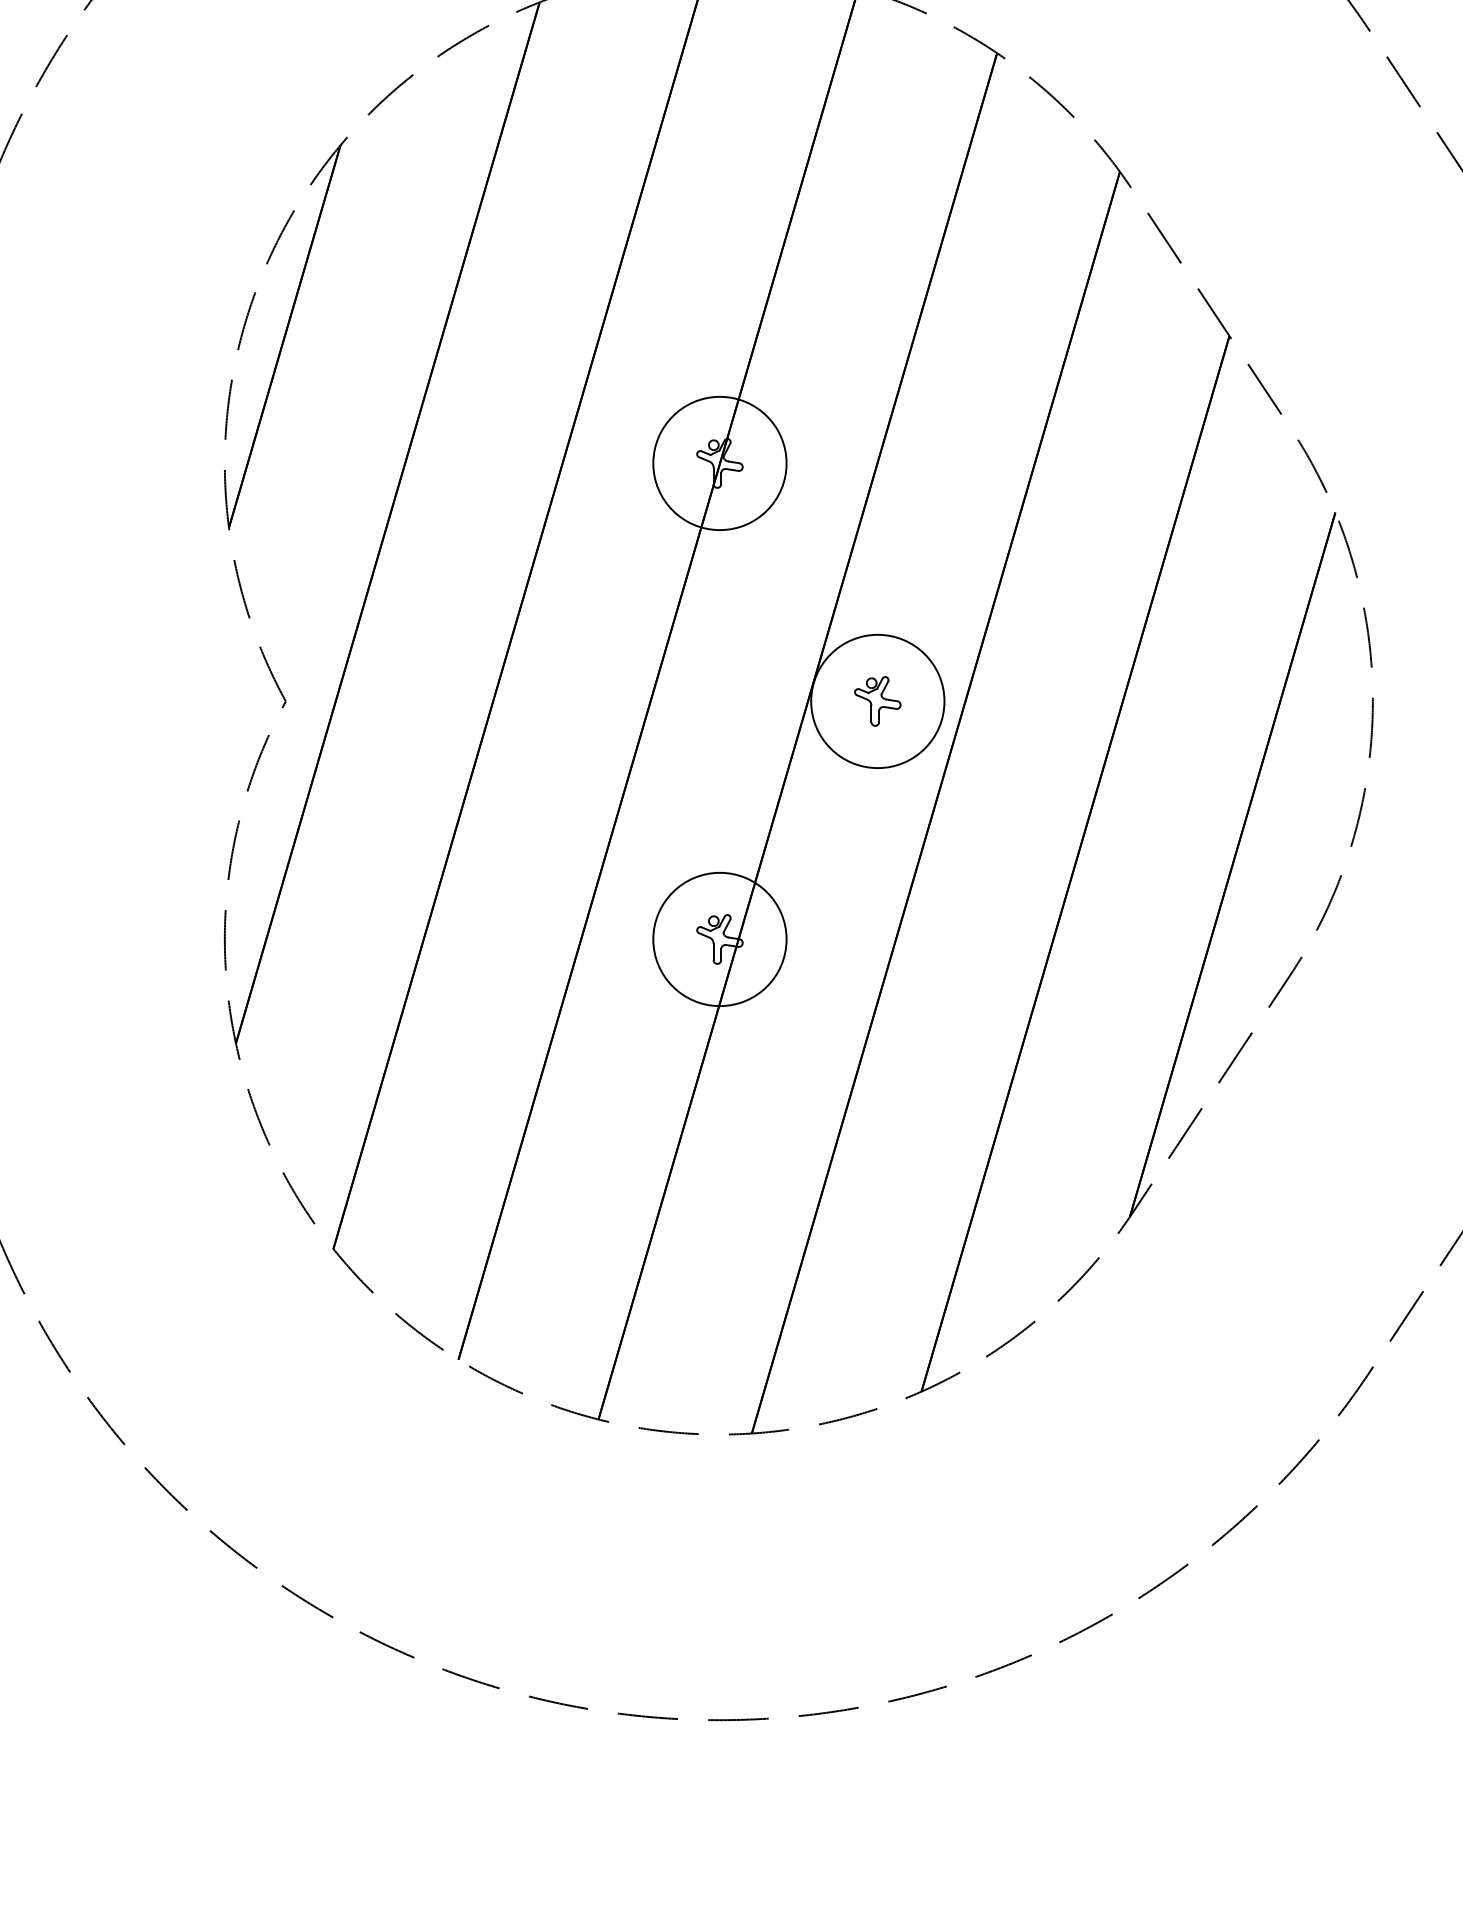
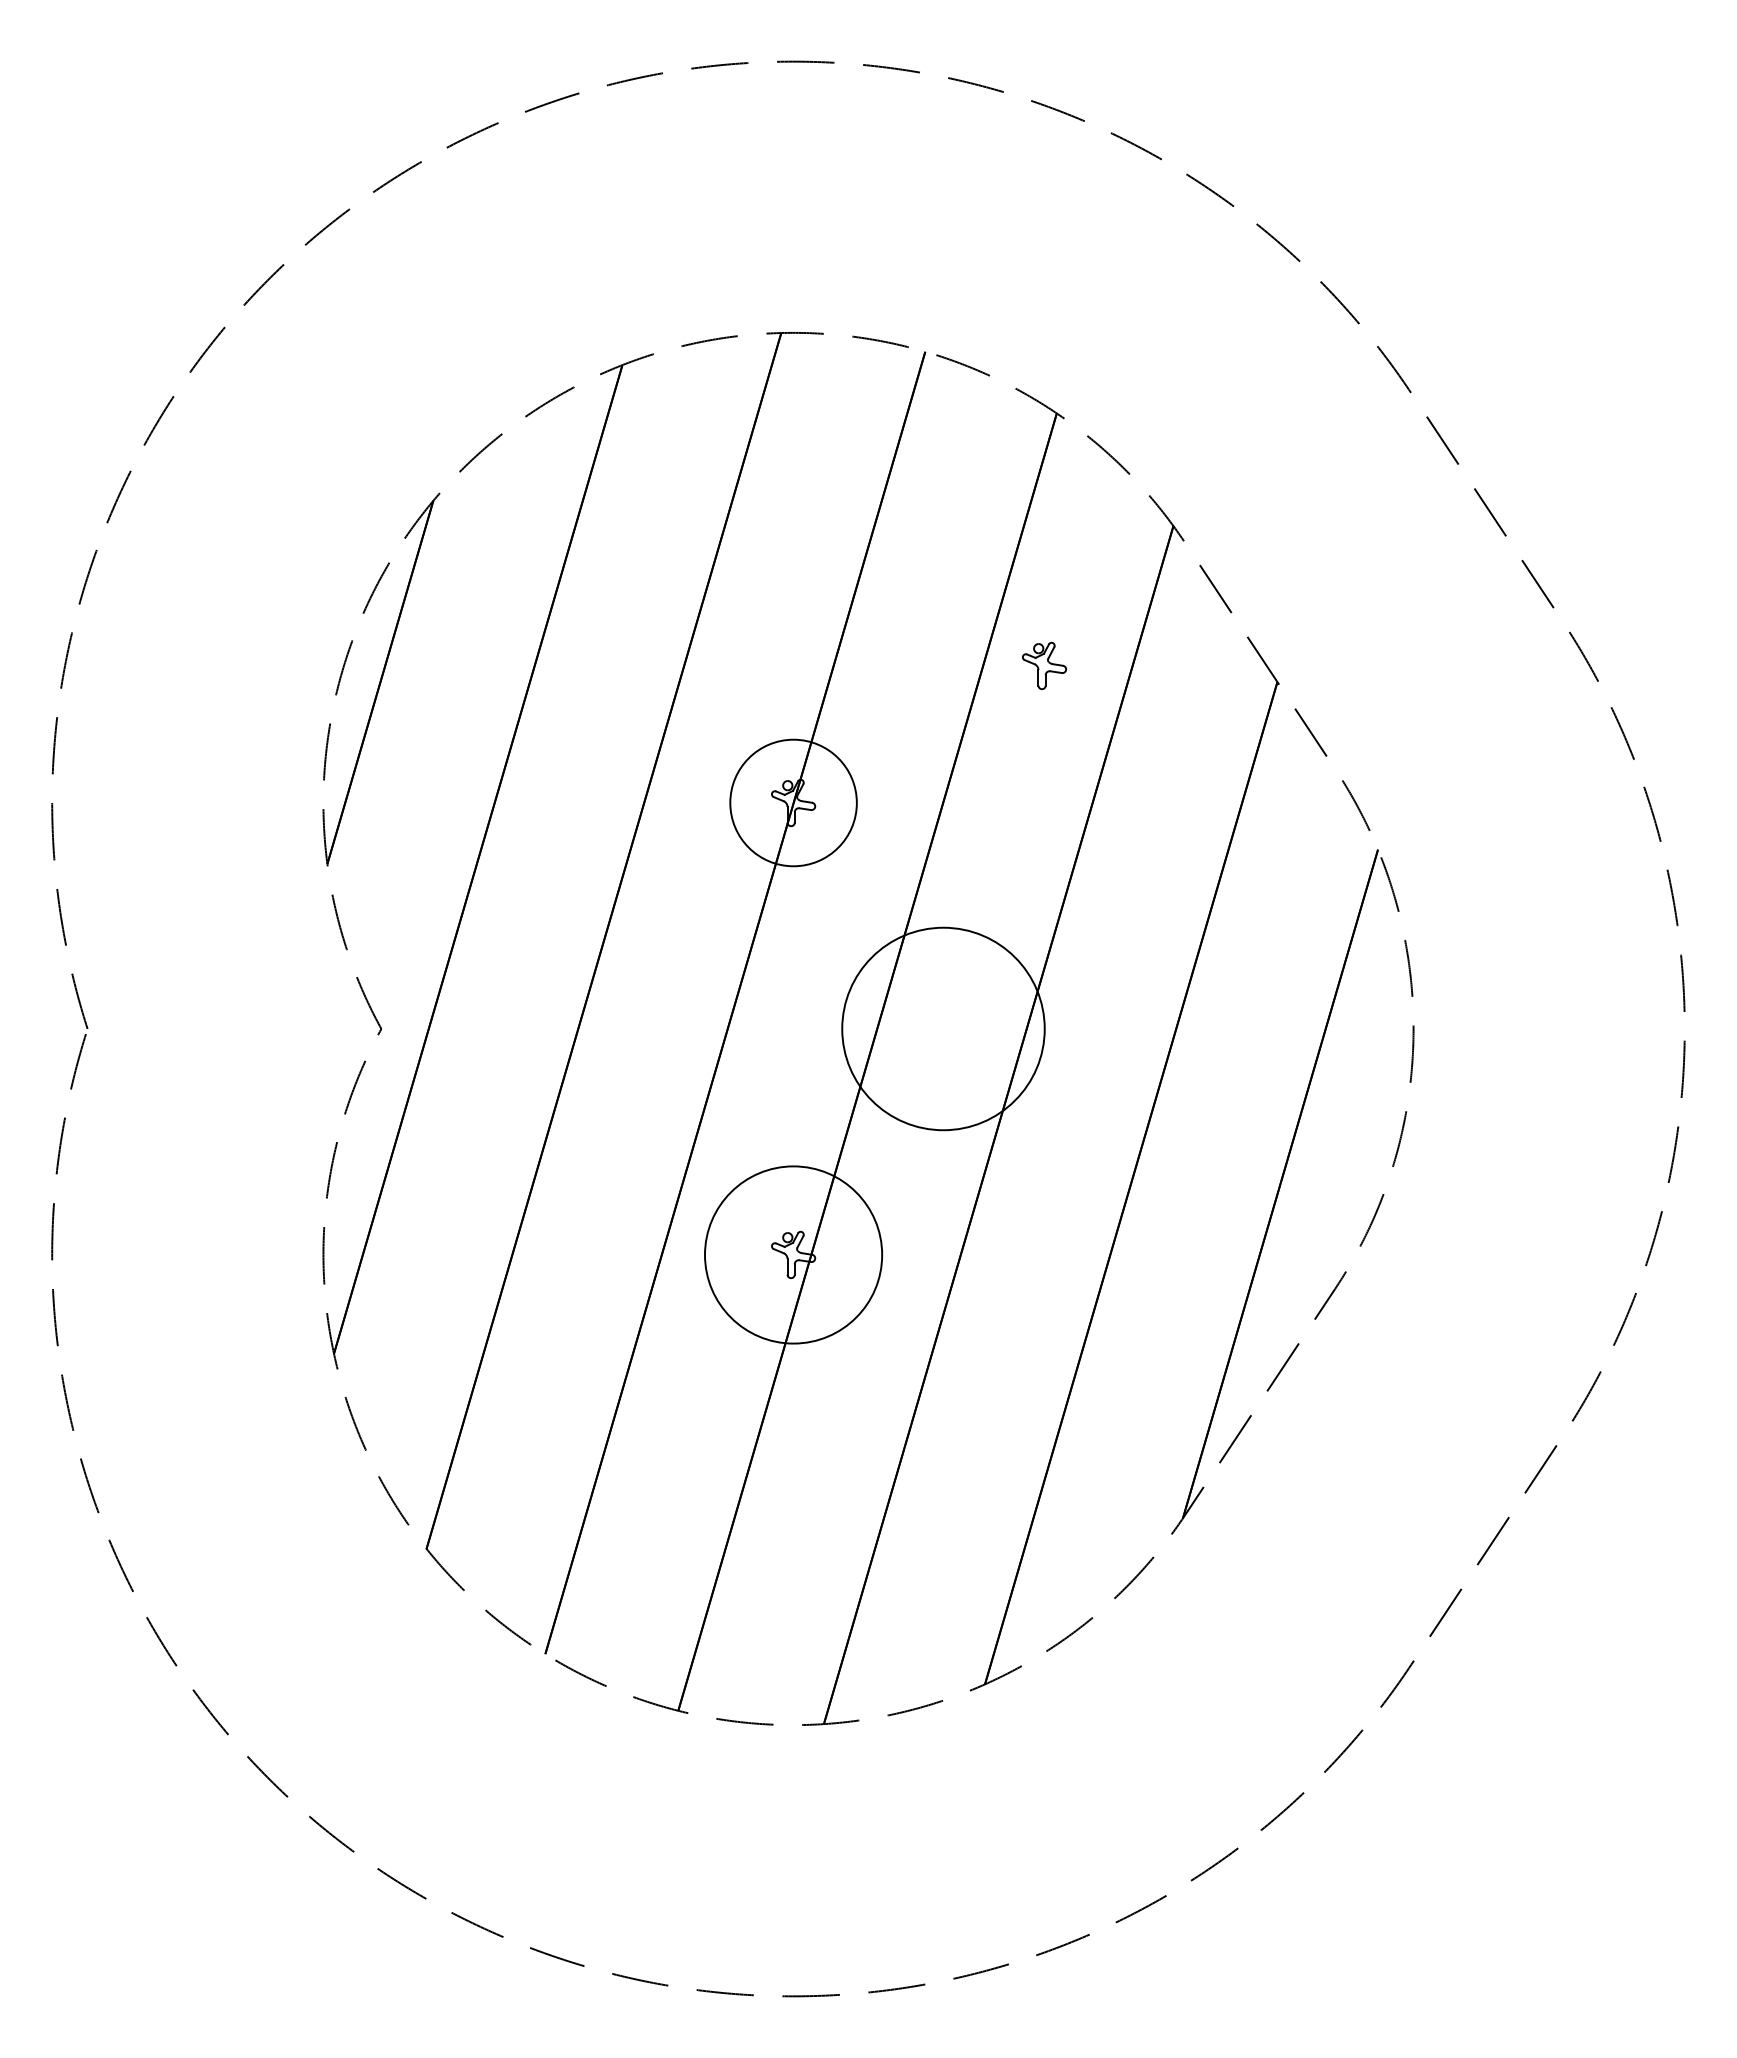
circle: (877, 700) -> (943, 1028), size x1.6
part: (877, 700) -> (1044, 665), moved
circle: (719, 938) -> (793, 1254), size x1.4

